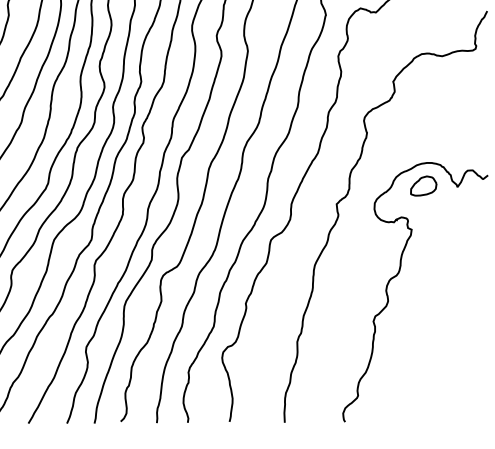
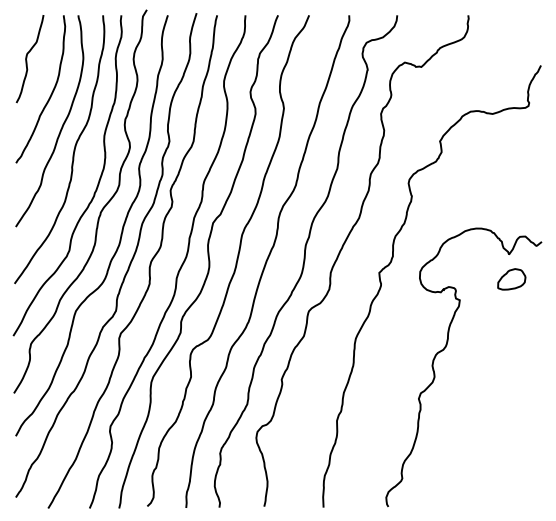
part: (423, 186) -> (511, 279), moved

